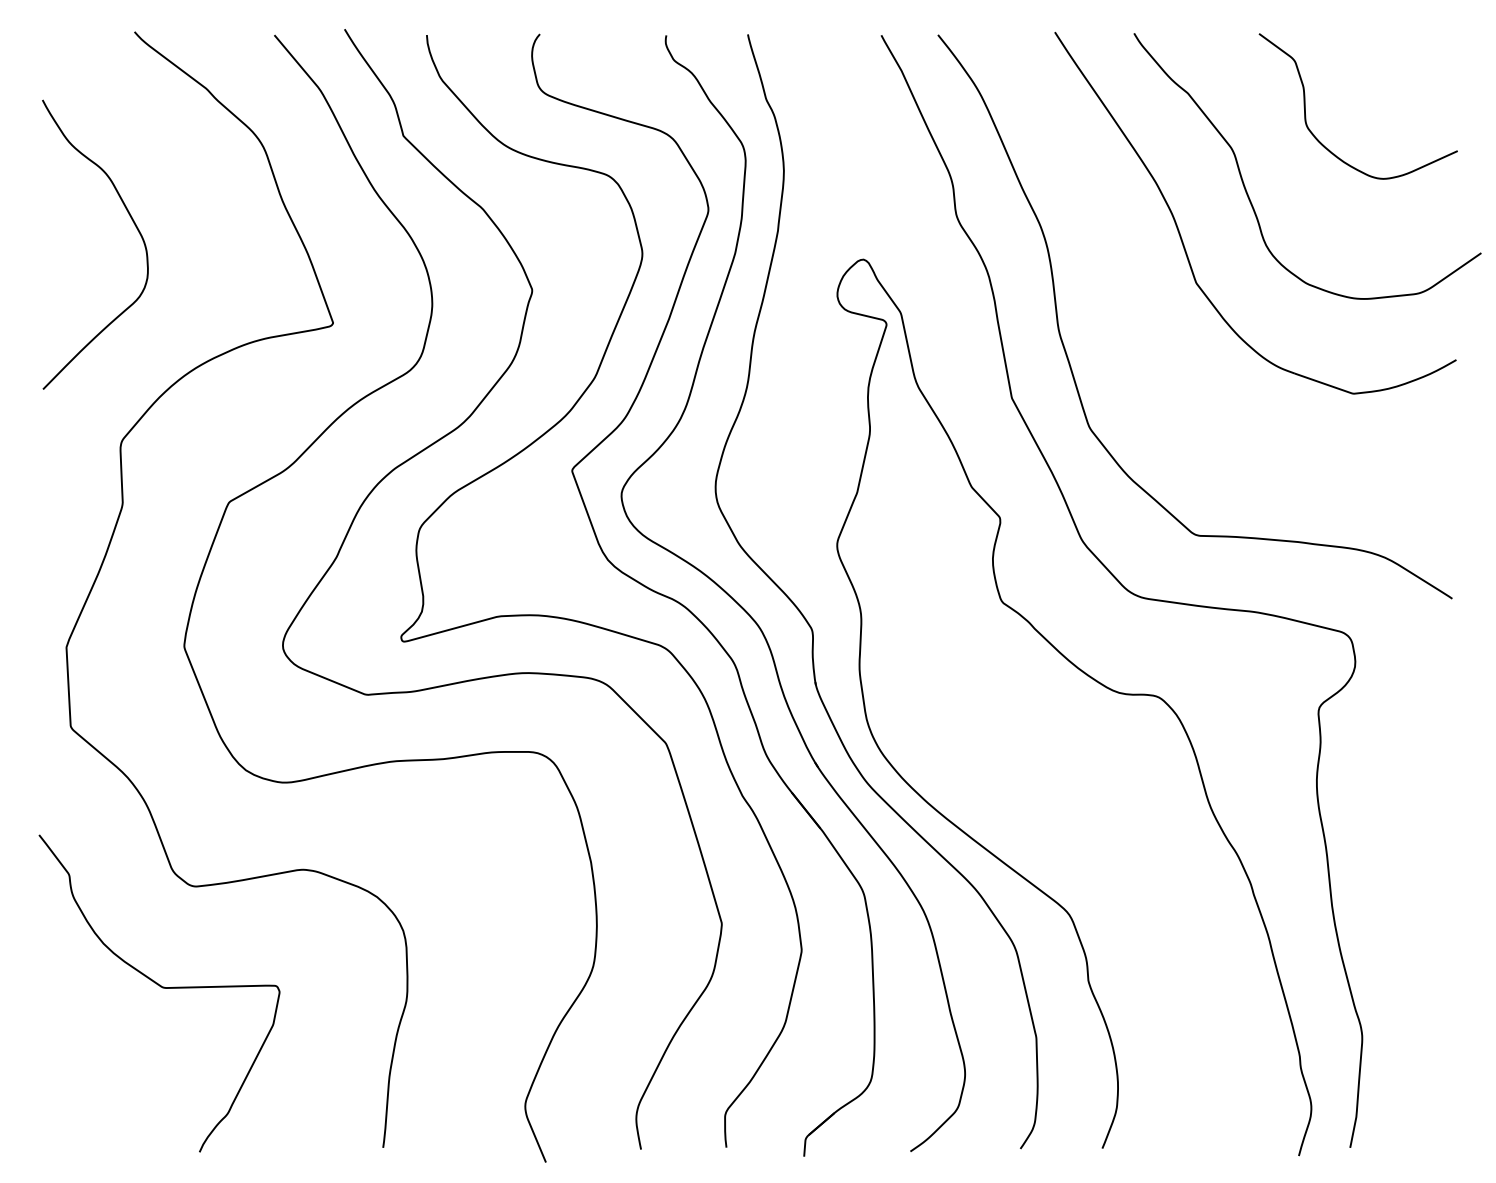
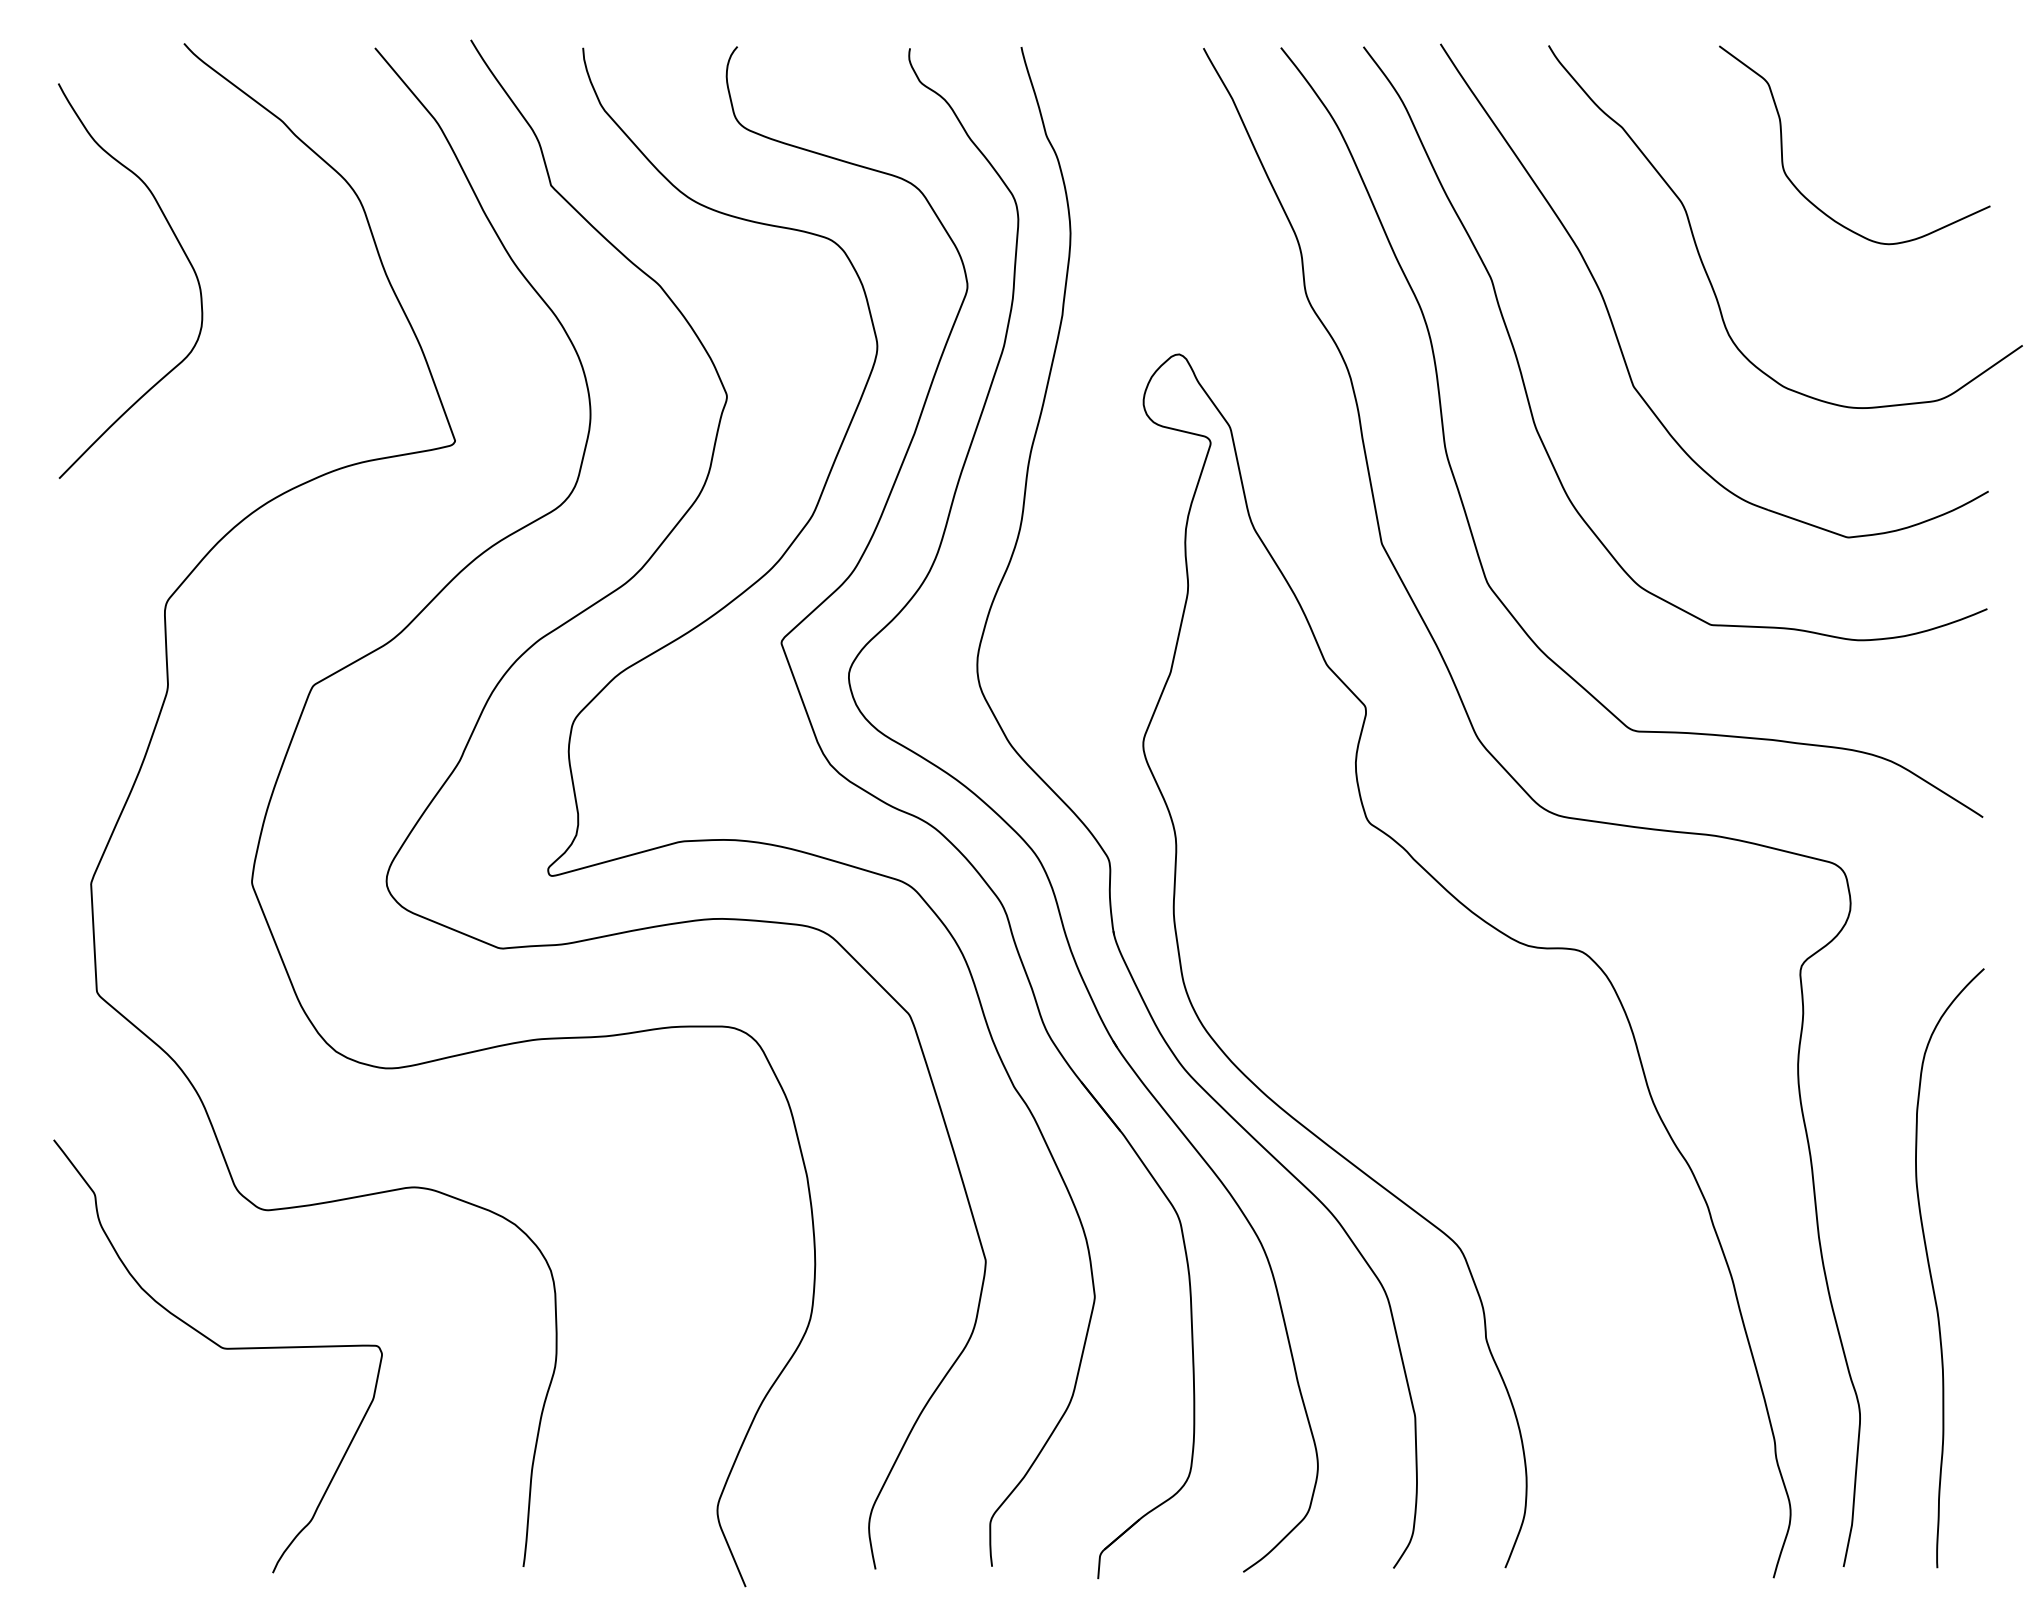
curve: (132, 221) -> (181, 249), moved
curve: (1116, 279) -> (1524, 381), added
curve: (1414, 932) -> (1931, 1272), added

